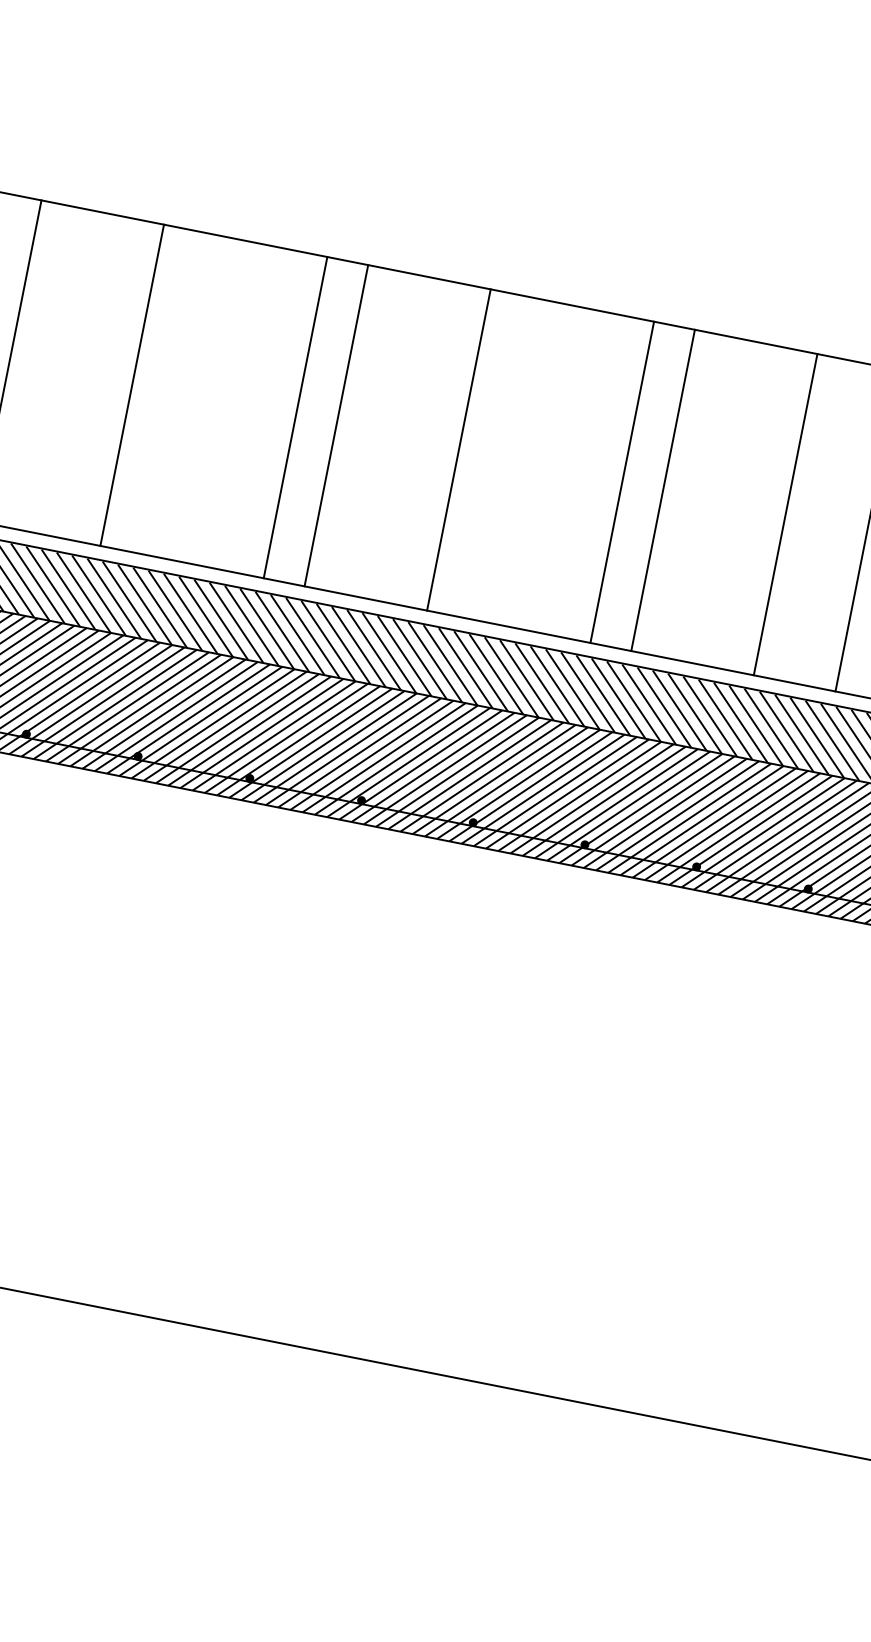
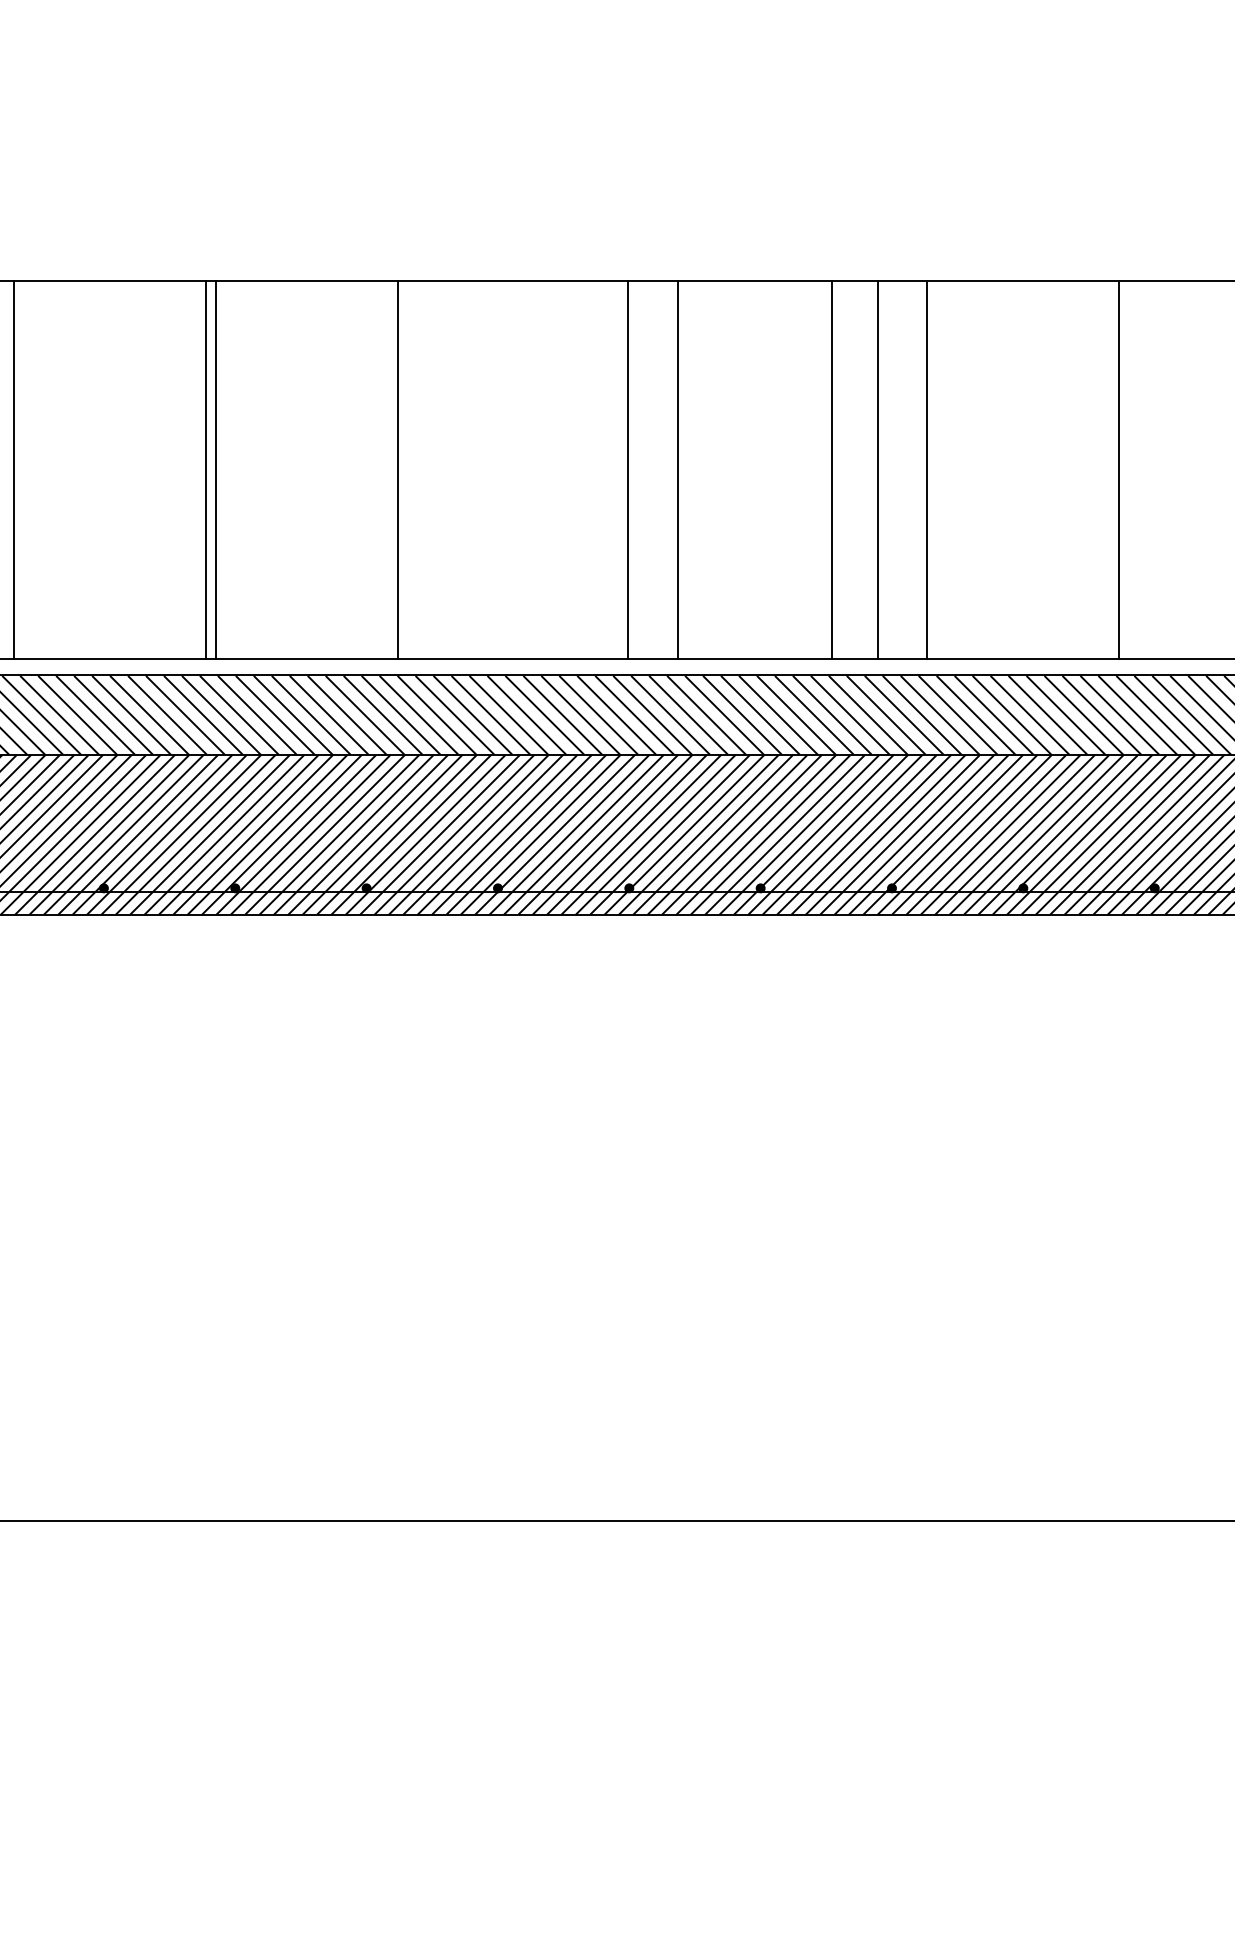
line: (336, 425) -> (216, 469), moved
line: (622, 482) -> (628, 469), moved
line: (663, 490) -> (678, 469), moved
line: (785, 514) -> (832, 469), moved

